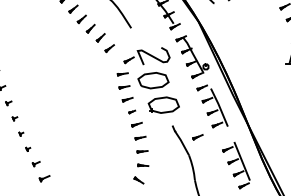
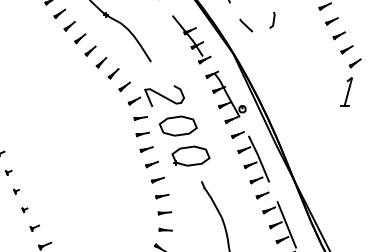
part: (146, 56) -> (155, 96), moved
part: (132, 112) -> (152, 164), size x1.67
part: (197, 137) -> (262, 195), moved

